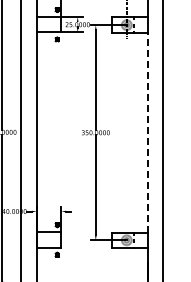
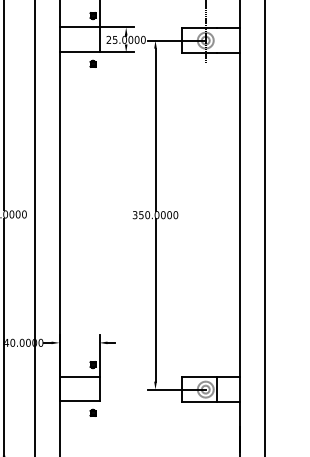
line: (147, 132) -> (239, 214), dashed -> solid

